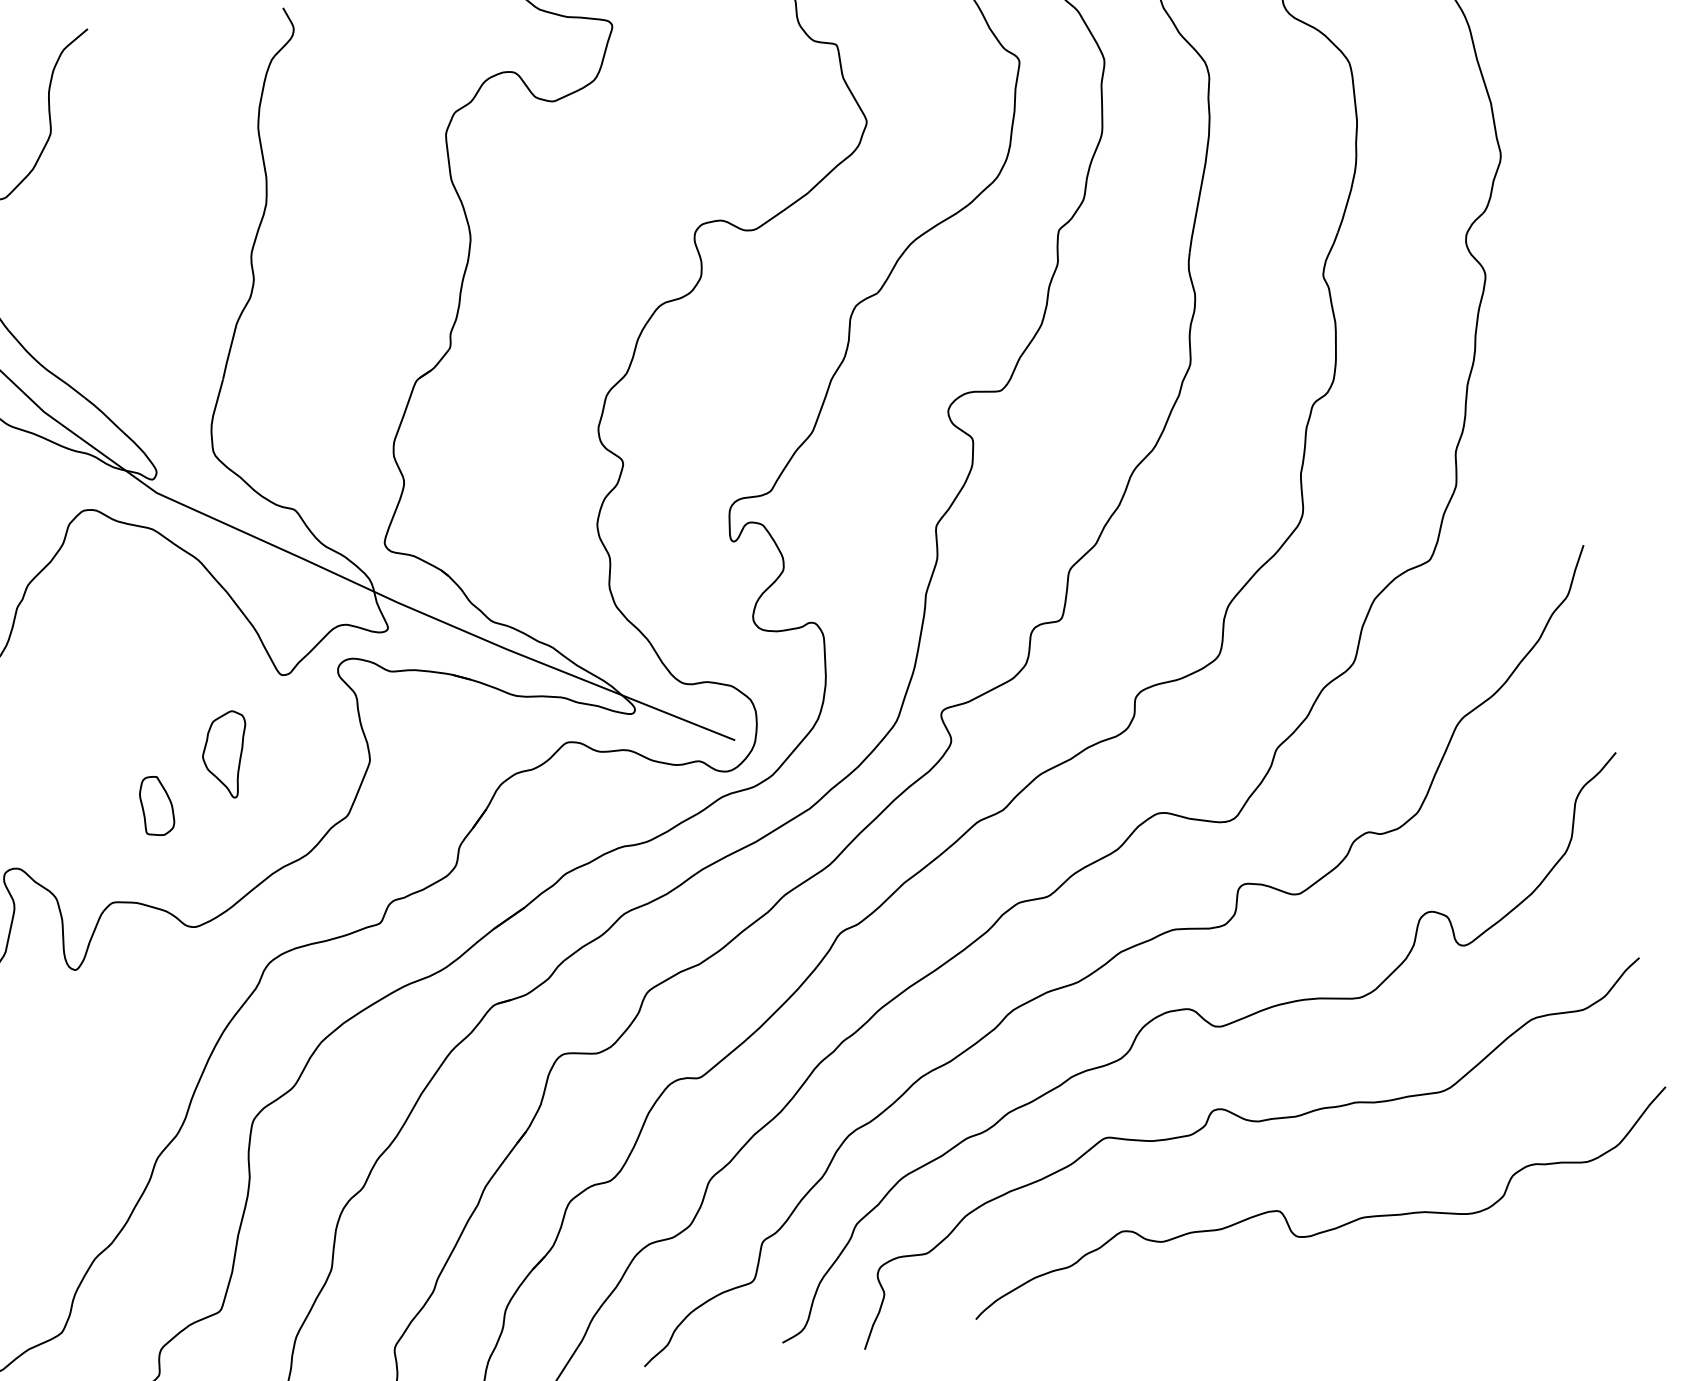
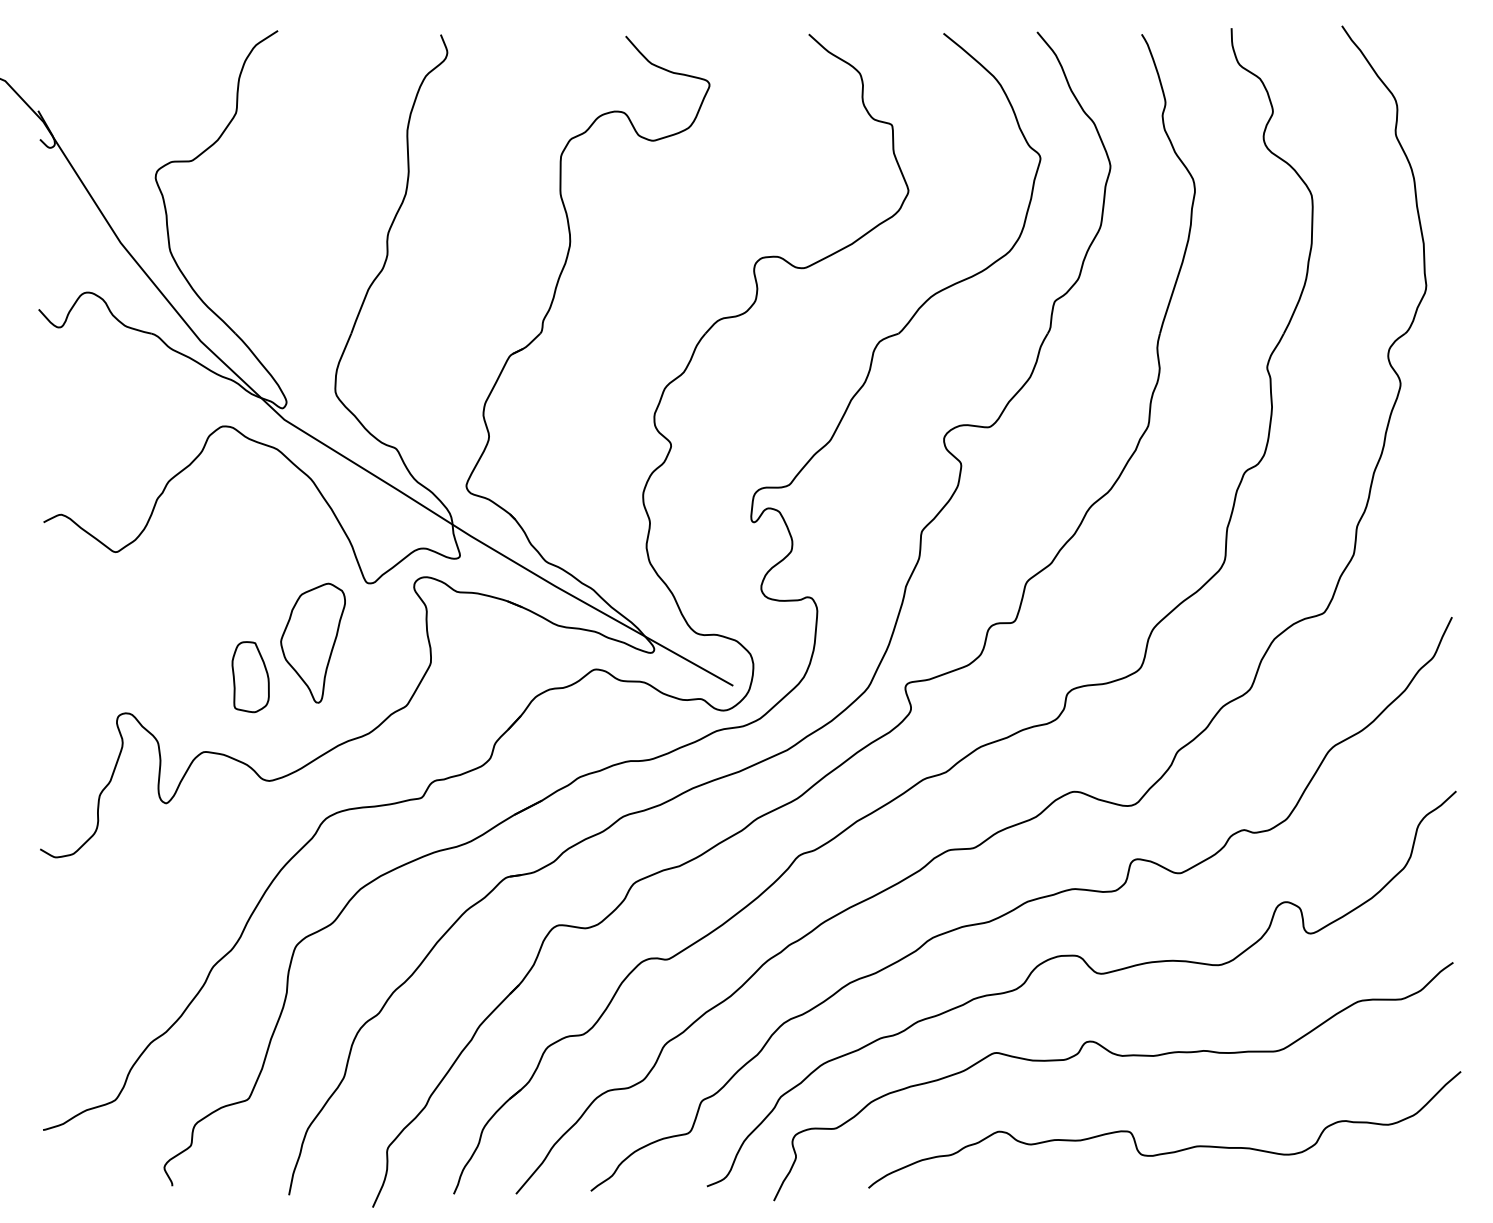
part: (225, 754) -> (312, 642), size x1.67
part: (156, 806) -> (250, 677), size x1.43

